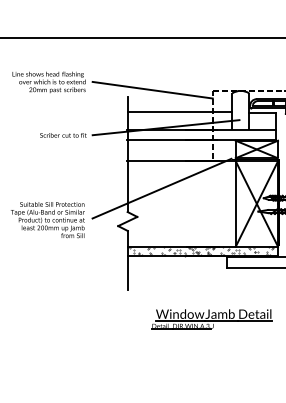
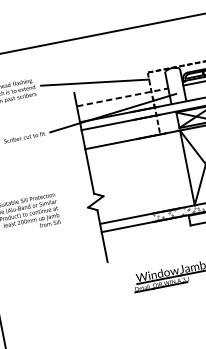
line: (180, 112) -> (123, 97), solid -> dashed
line: (161, 188) -> (119, 167), removed
hatch: (172, 250) -> (139, 219), removed

